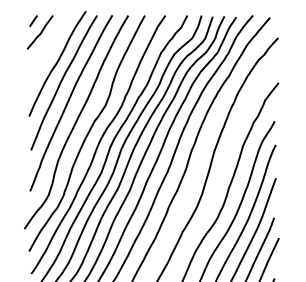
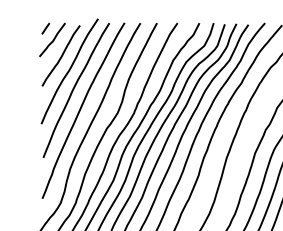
curve: (48, 48) -> (60, 56), added

